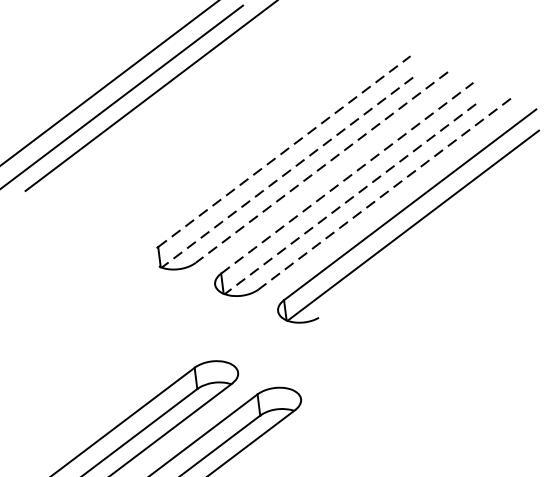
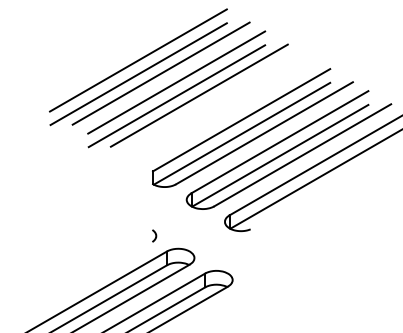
line: (176, 106) -> (176, 82), added
line: (213, 122) -> (198, 95), added
line: (179, 127) -> (176, 96), added
line: (285, 150) -> (242, 119), dashed -> solid
line: (321, 167) -> (264, 133), dashed -> solid
line: (288, 172) -> (242, 133), dashed -> solid
line: (348, 177) -> (280, 141), dashed -> solid
line: (384, 194) -> (302, 155), dashed -> solid
line: (350, 198) -> (280, 155), dashed -> solid
curve: (173, 345) -> (155, 235), added

